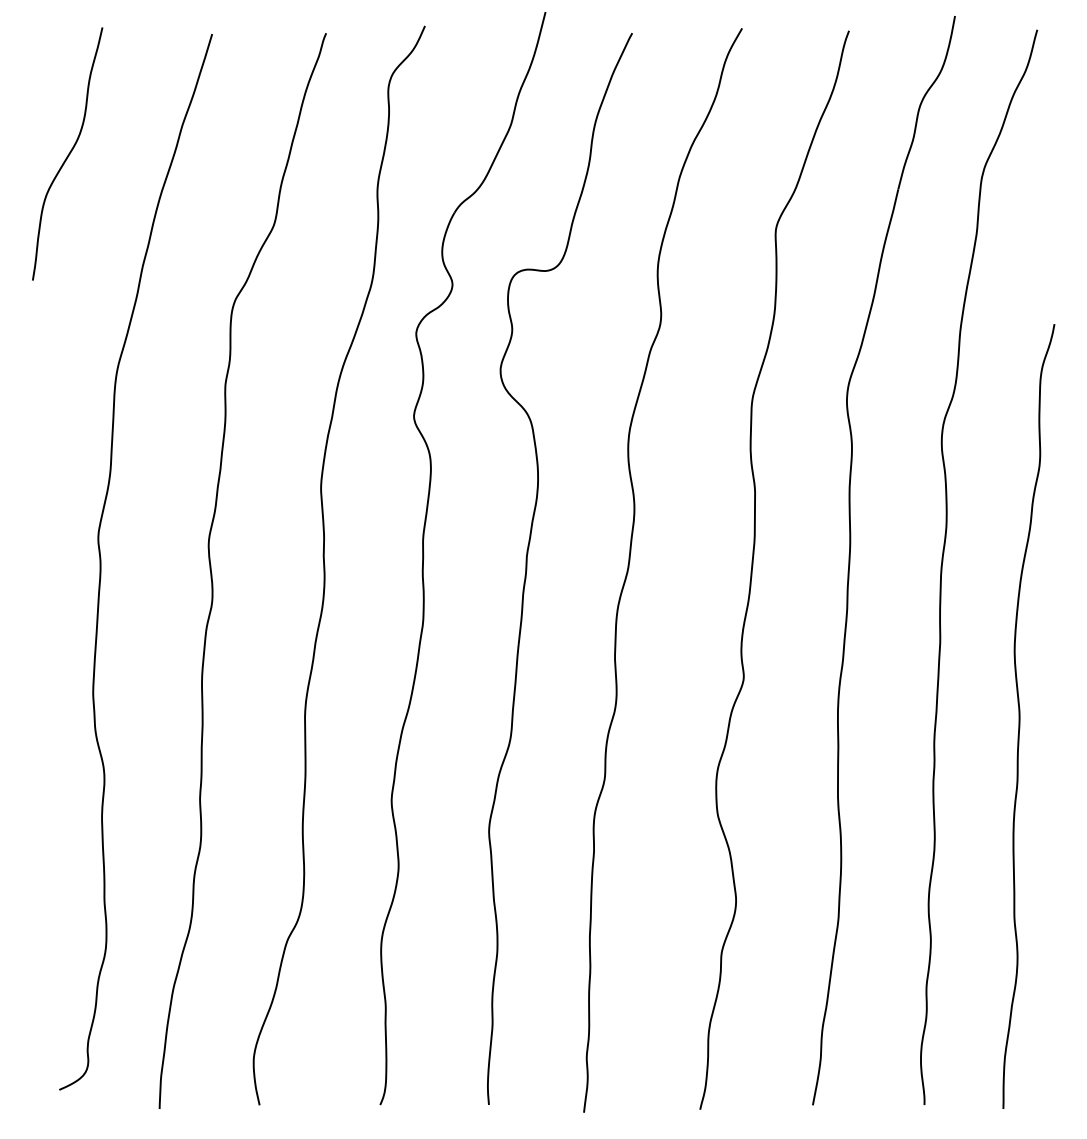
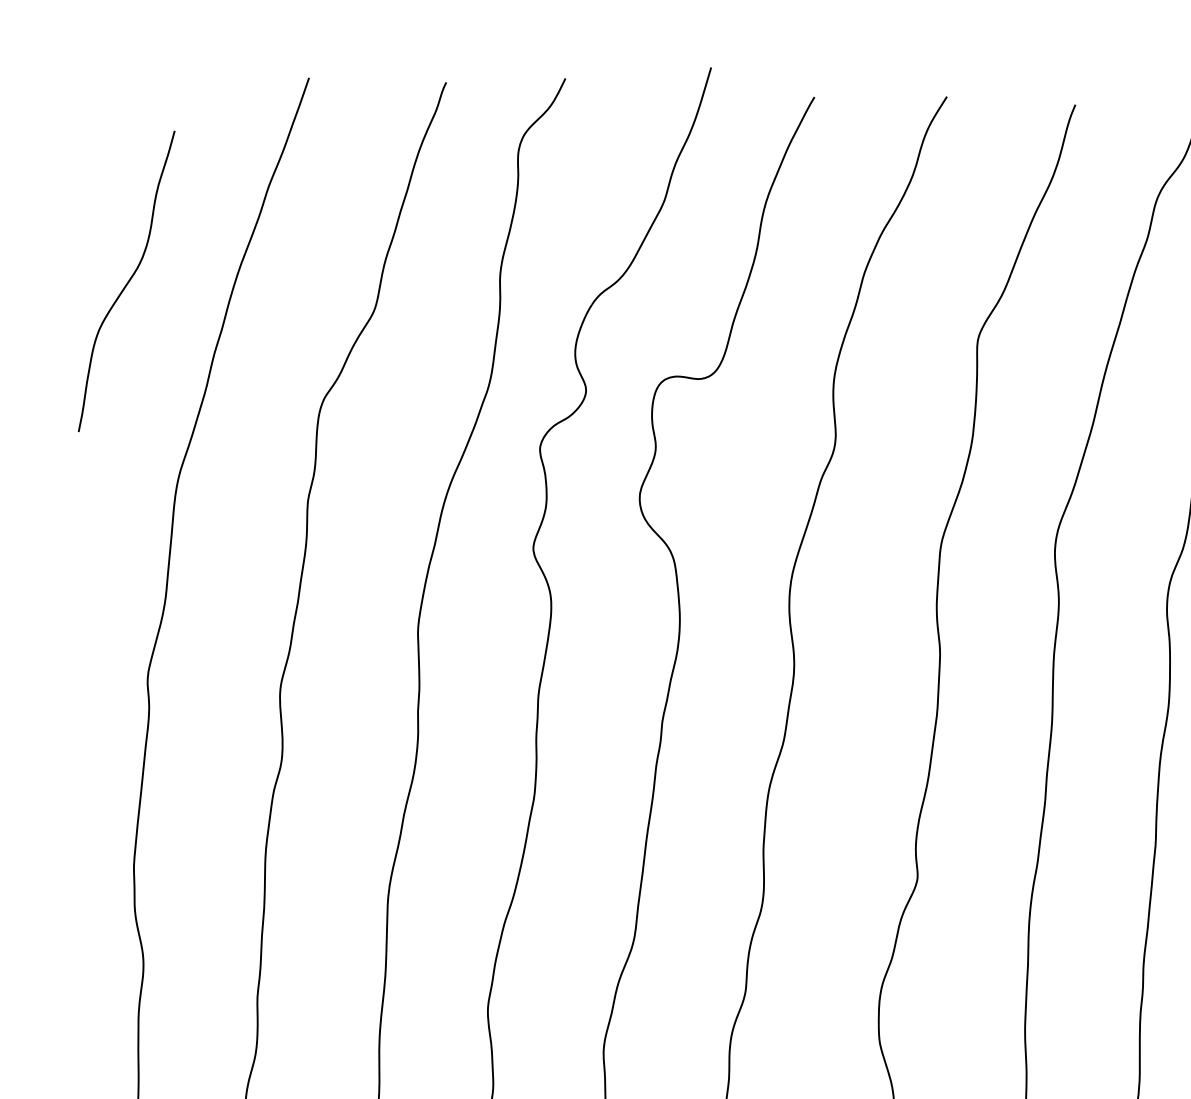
curve: (68, 153) -> (127, 280), moved

